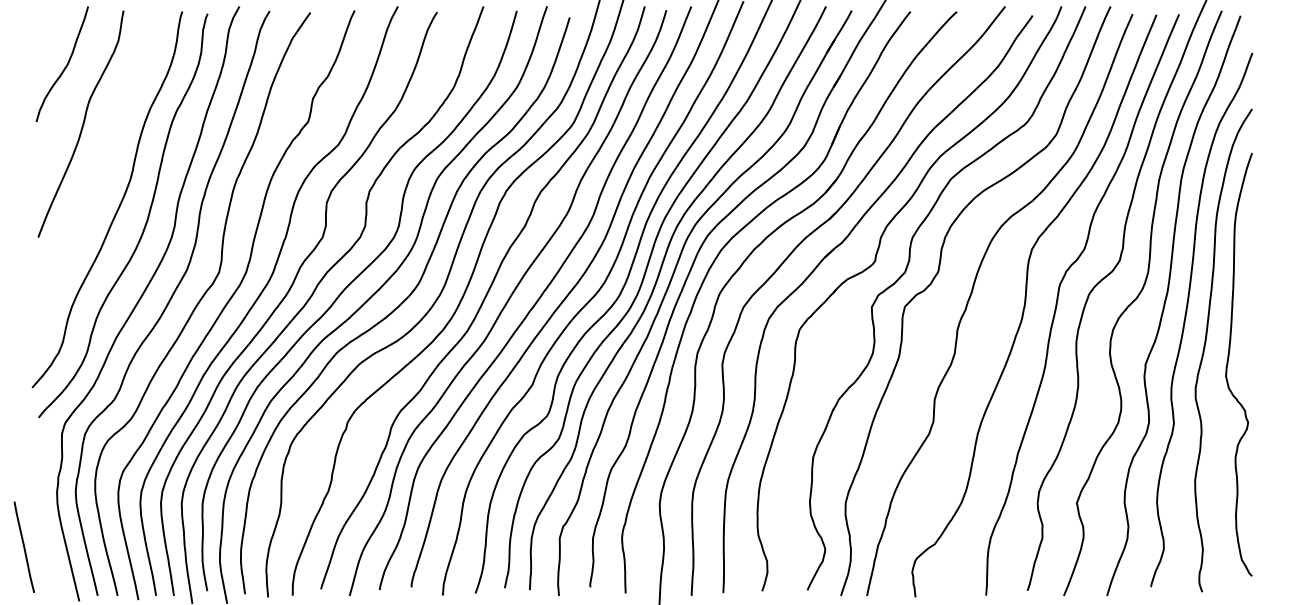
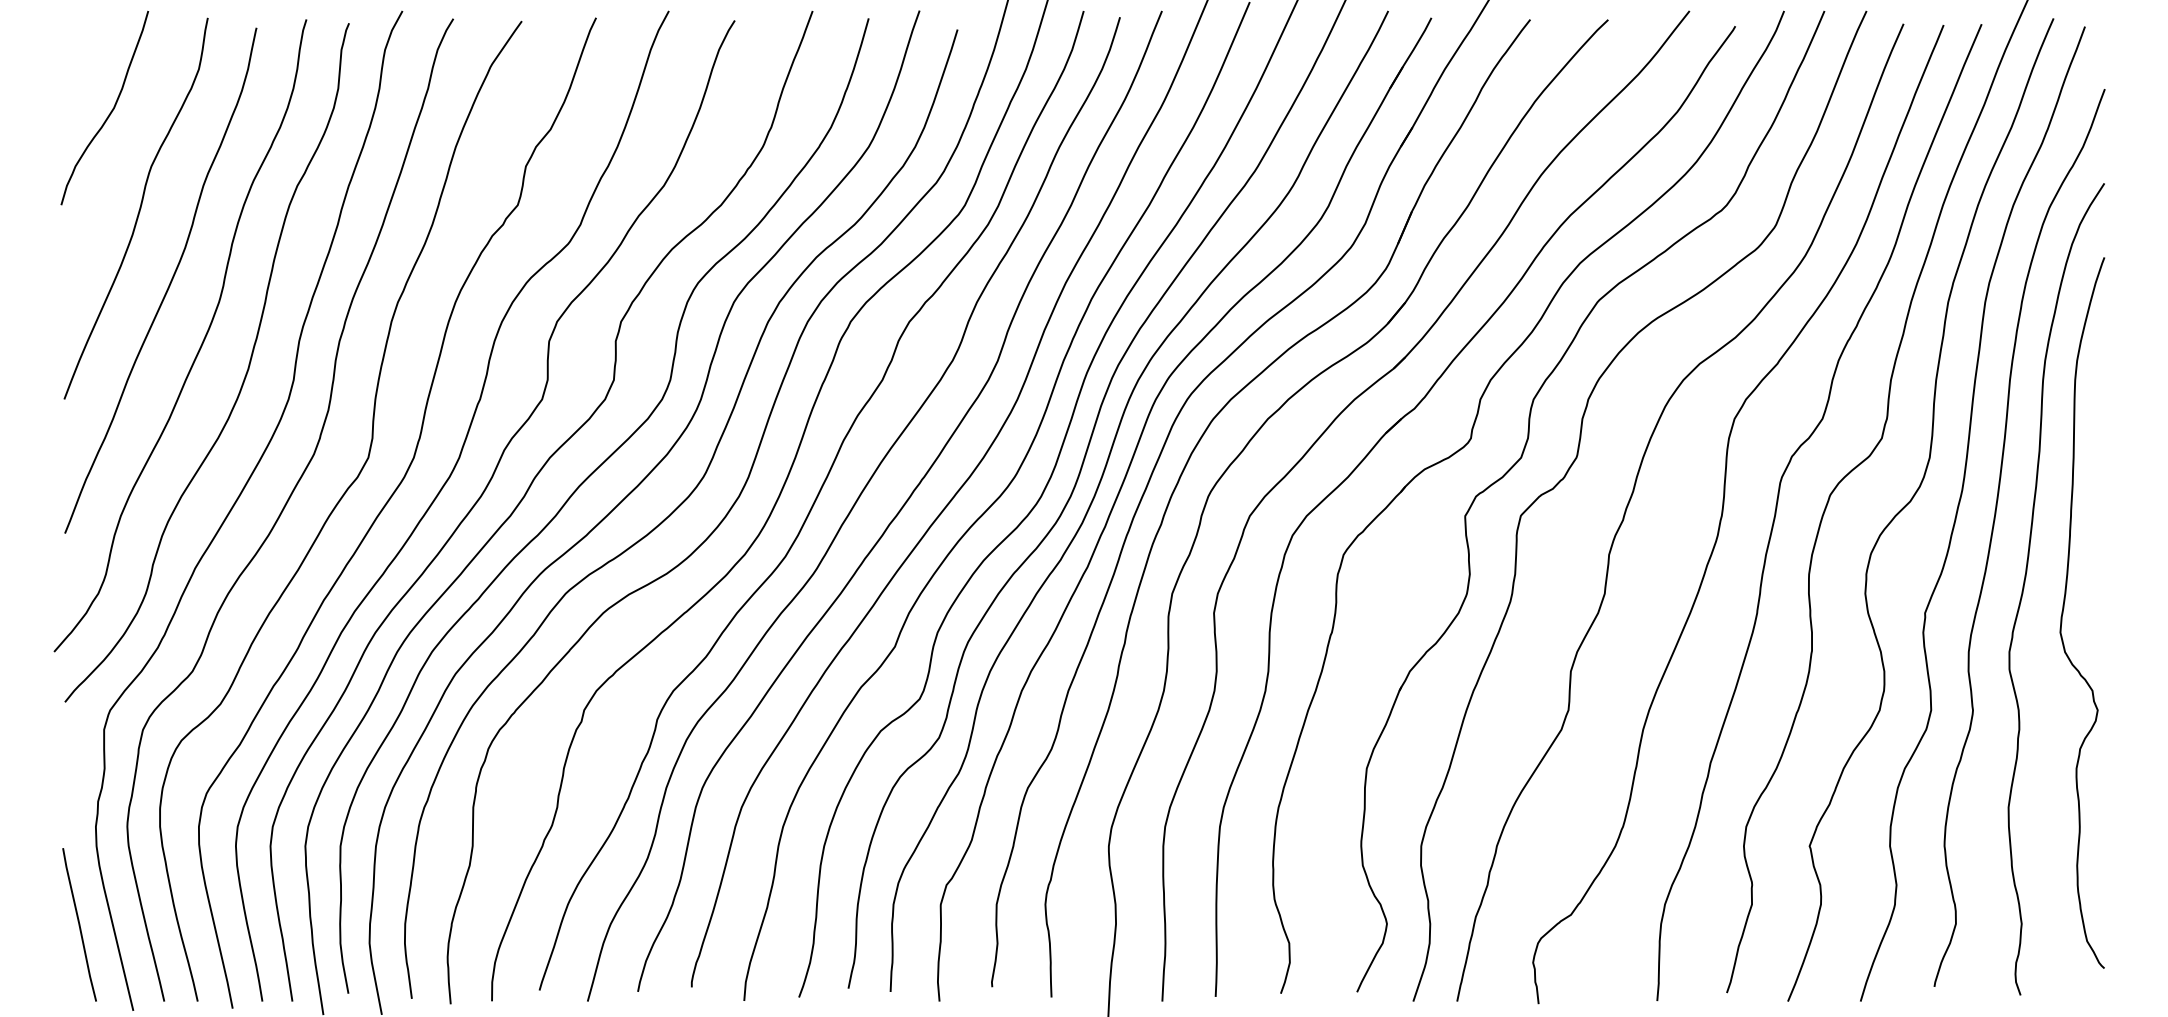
curve: (100, 167) -> (168, 281), added
line: (23, 546) -> (78, 923), moved

